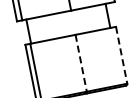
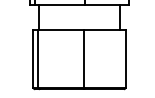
line: (121, 55) -> (125, 58), dashed -> solid
line: (81, 63) -> (84, 58), dashed -> solid

